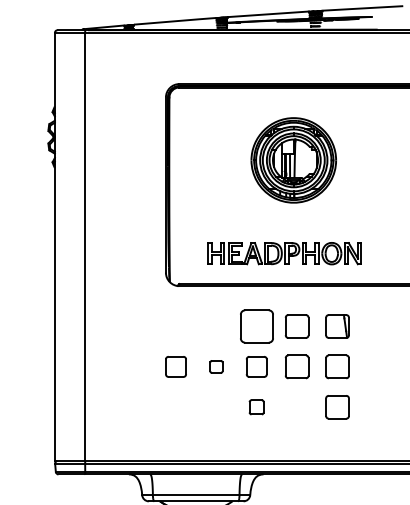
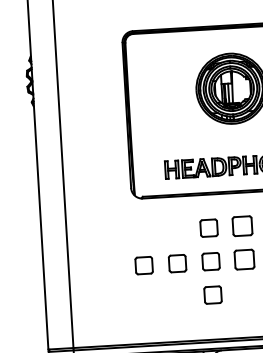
part: (256, 326) -> (208, 228), size x0.62
part: (216, 366) -> (177, 263), size x1.67
part: (256, 407) -> (212, 295), size x1.43

